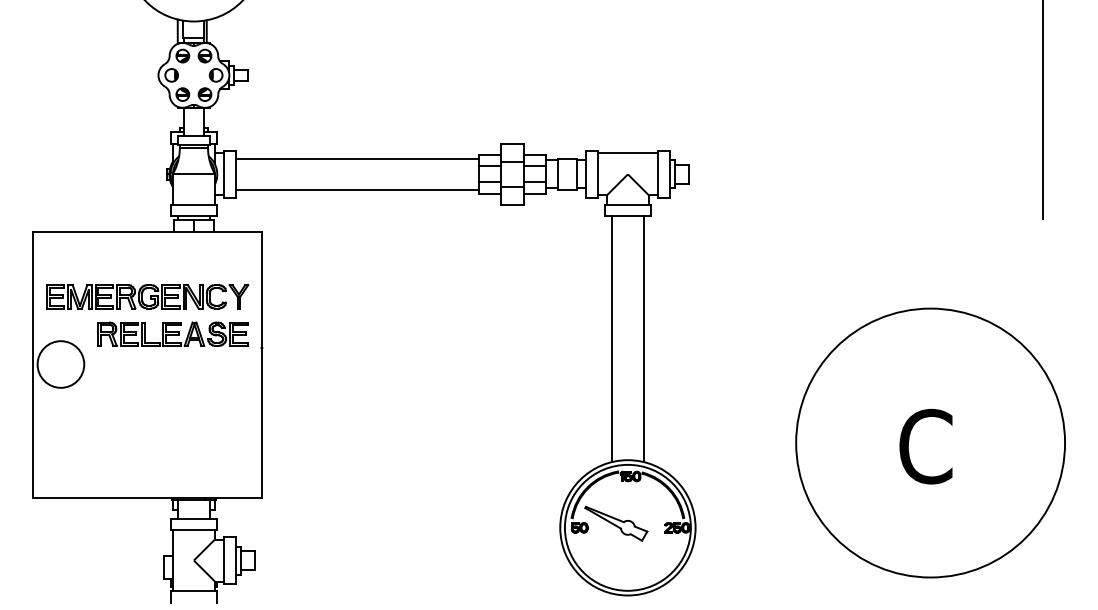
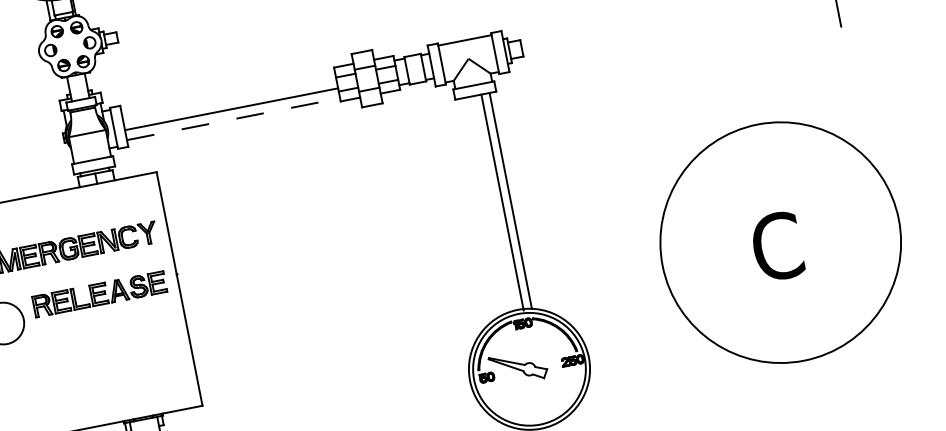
line: (356, 158) -> (230, 109), moved
line: (357, 190) -> (233, 119), solid -> dashed
part: (172, 333) -> (99, 293), moved
line: (612, 339) -> (502, 202), moved

